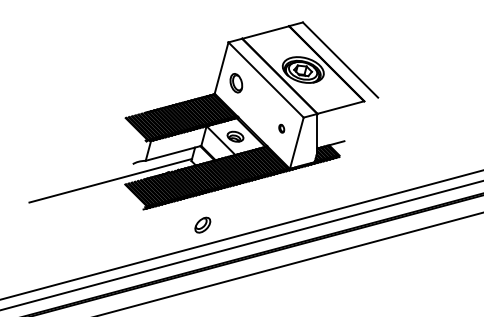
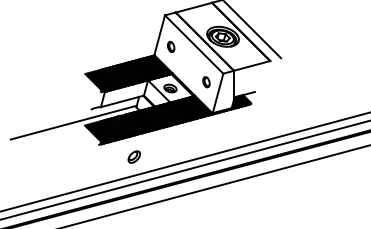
part: (236, 82) -> (171, 46), size x0.71
part: (281, 128) -> (206, 82), size x1.67
part: (202, 224) -> (134, 156), moved

